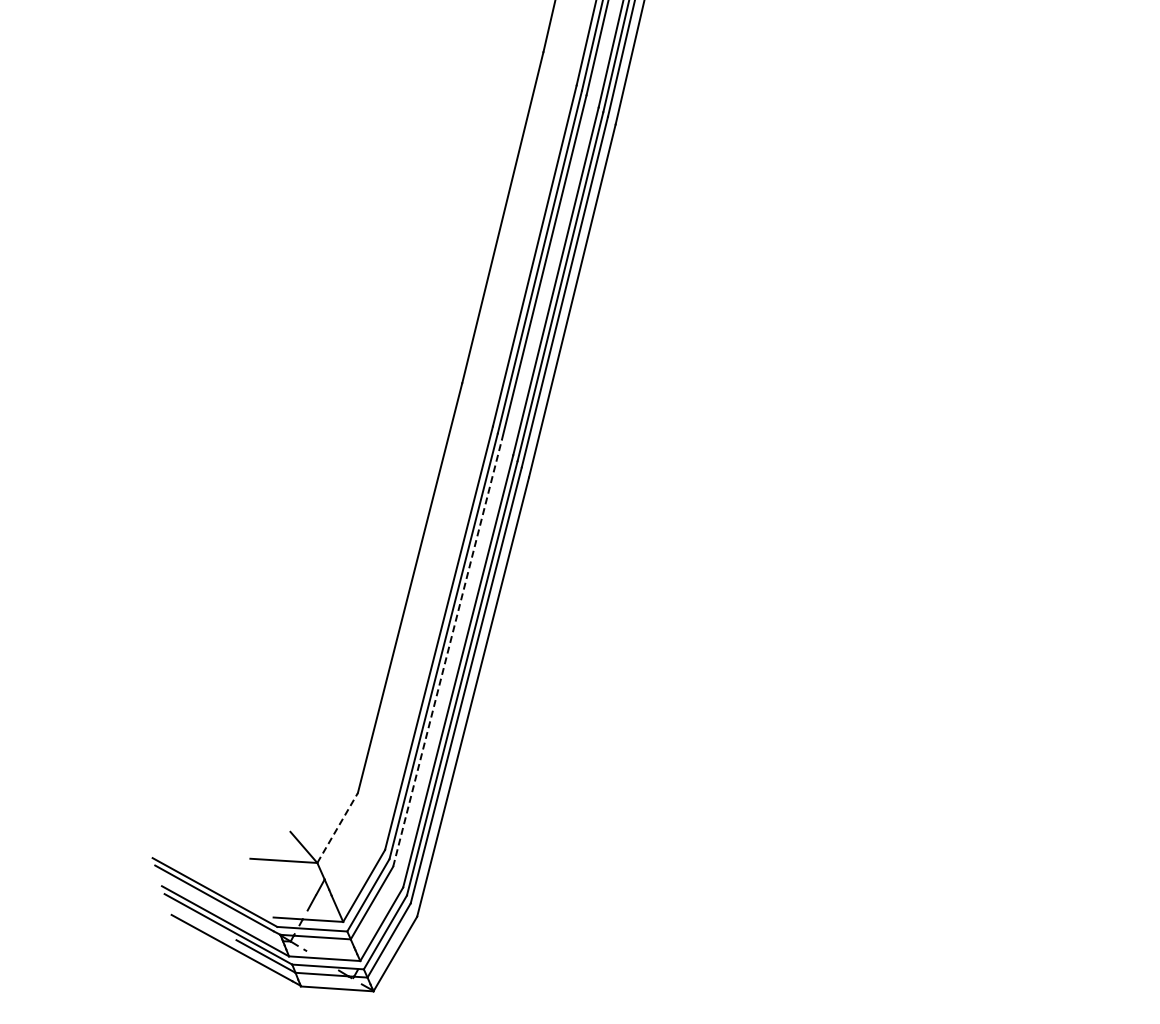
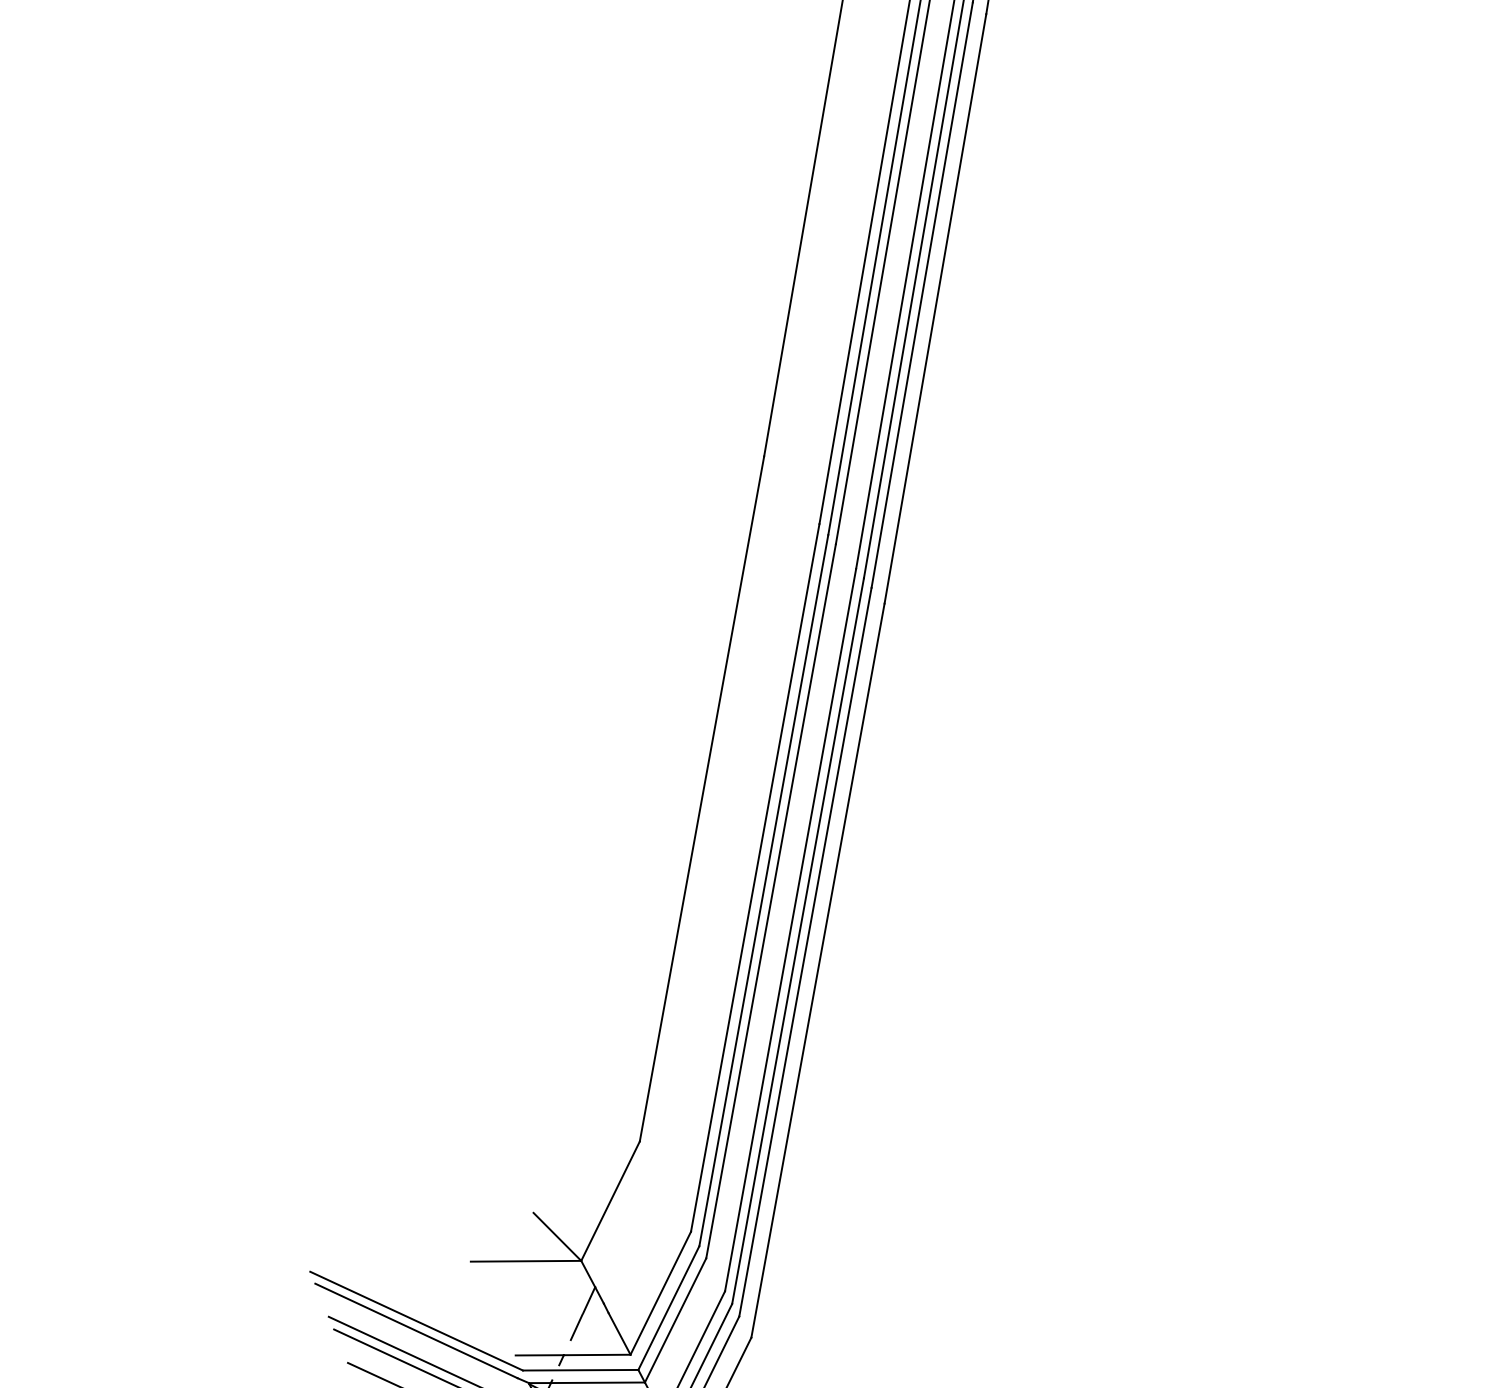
line: (447, 652) -> (770, 900), dashed -> solid
line: (337, 827) -> (610, 1200), dashed -> solid

